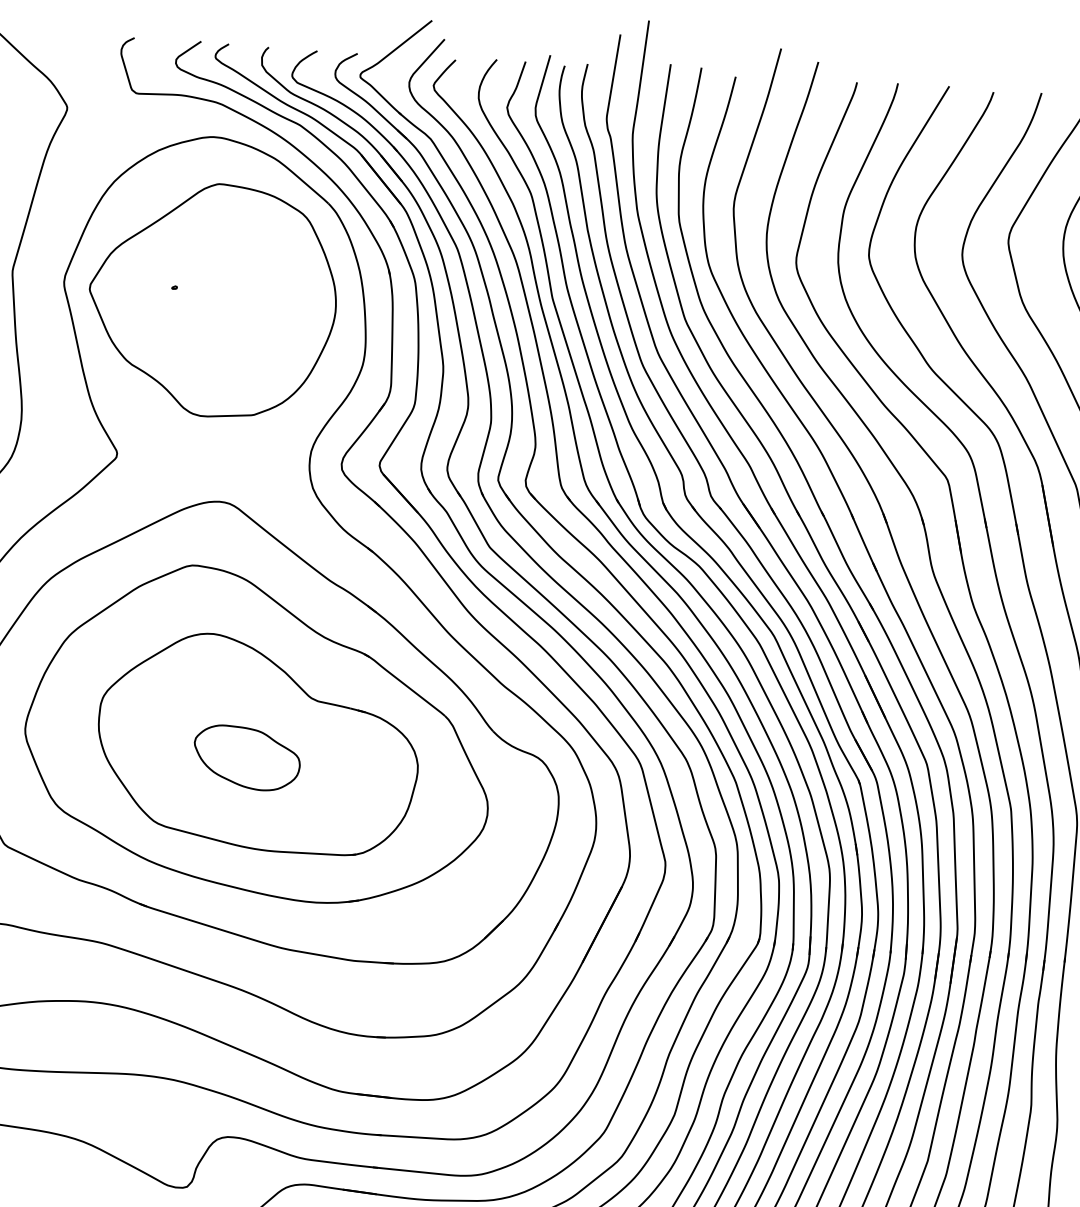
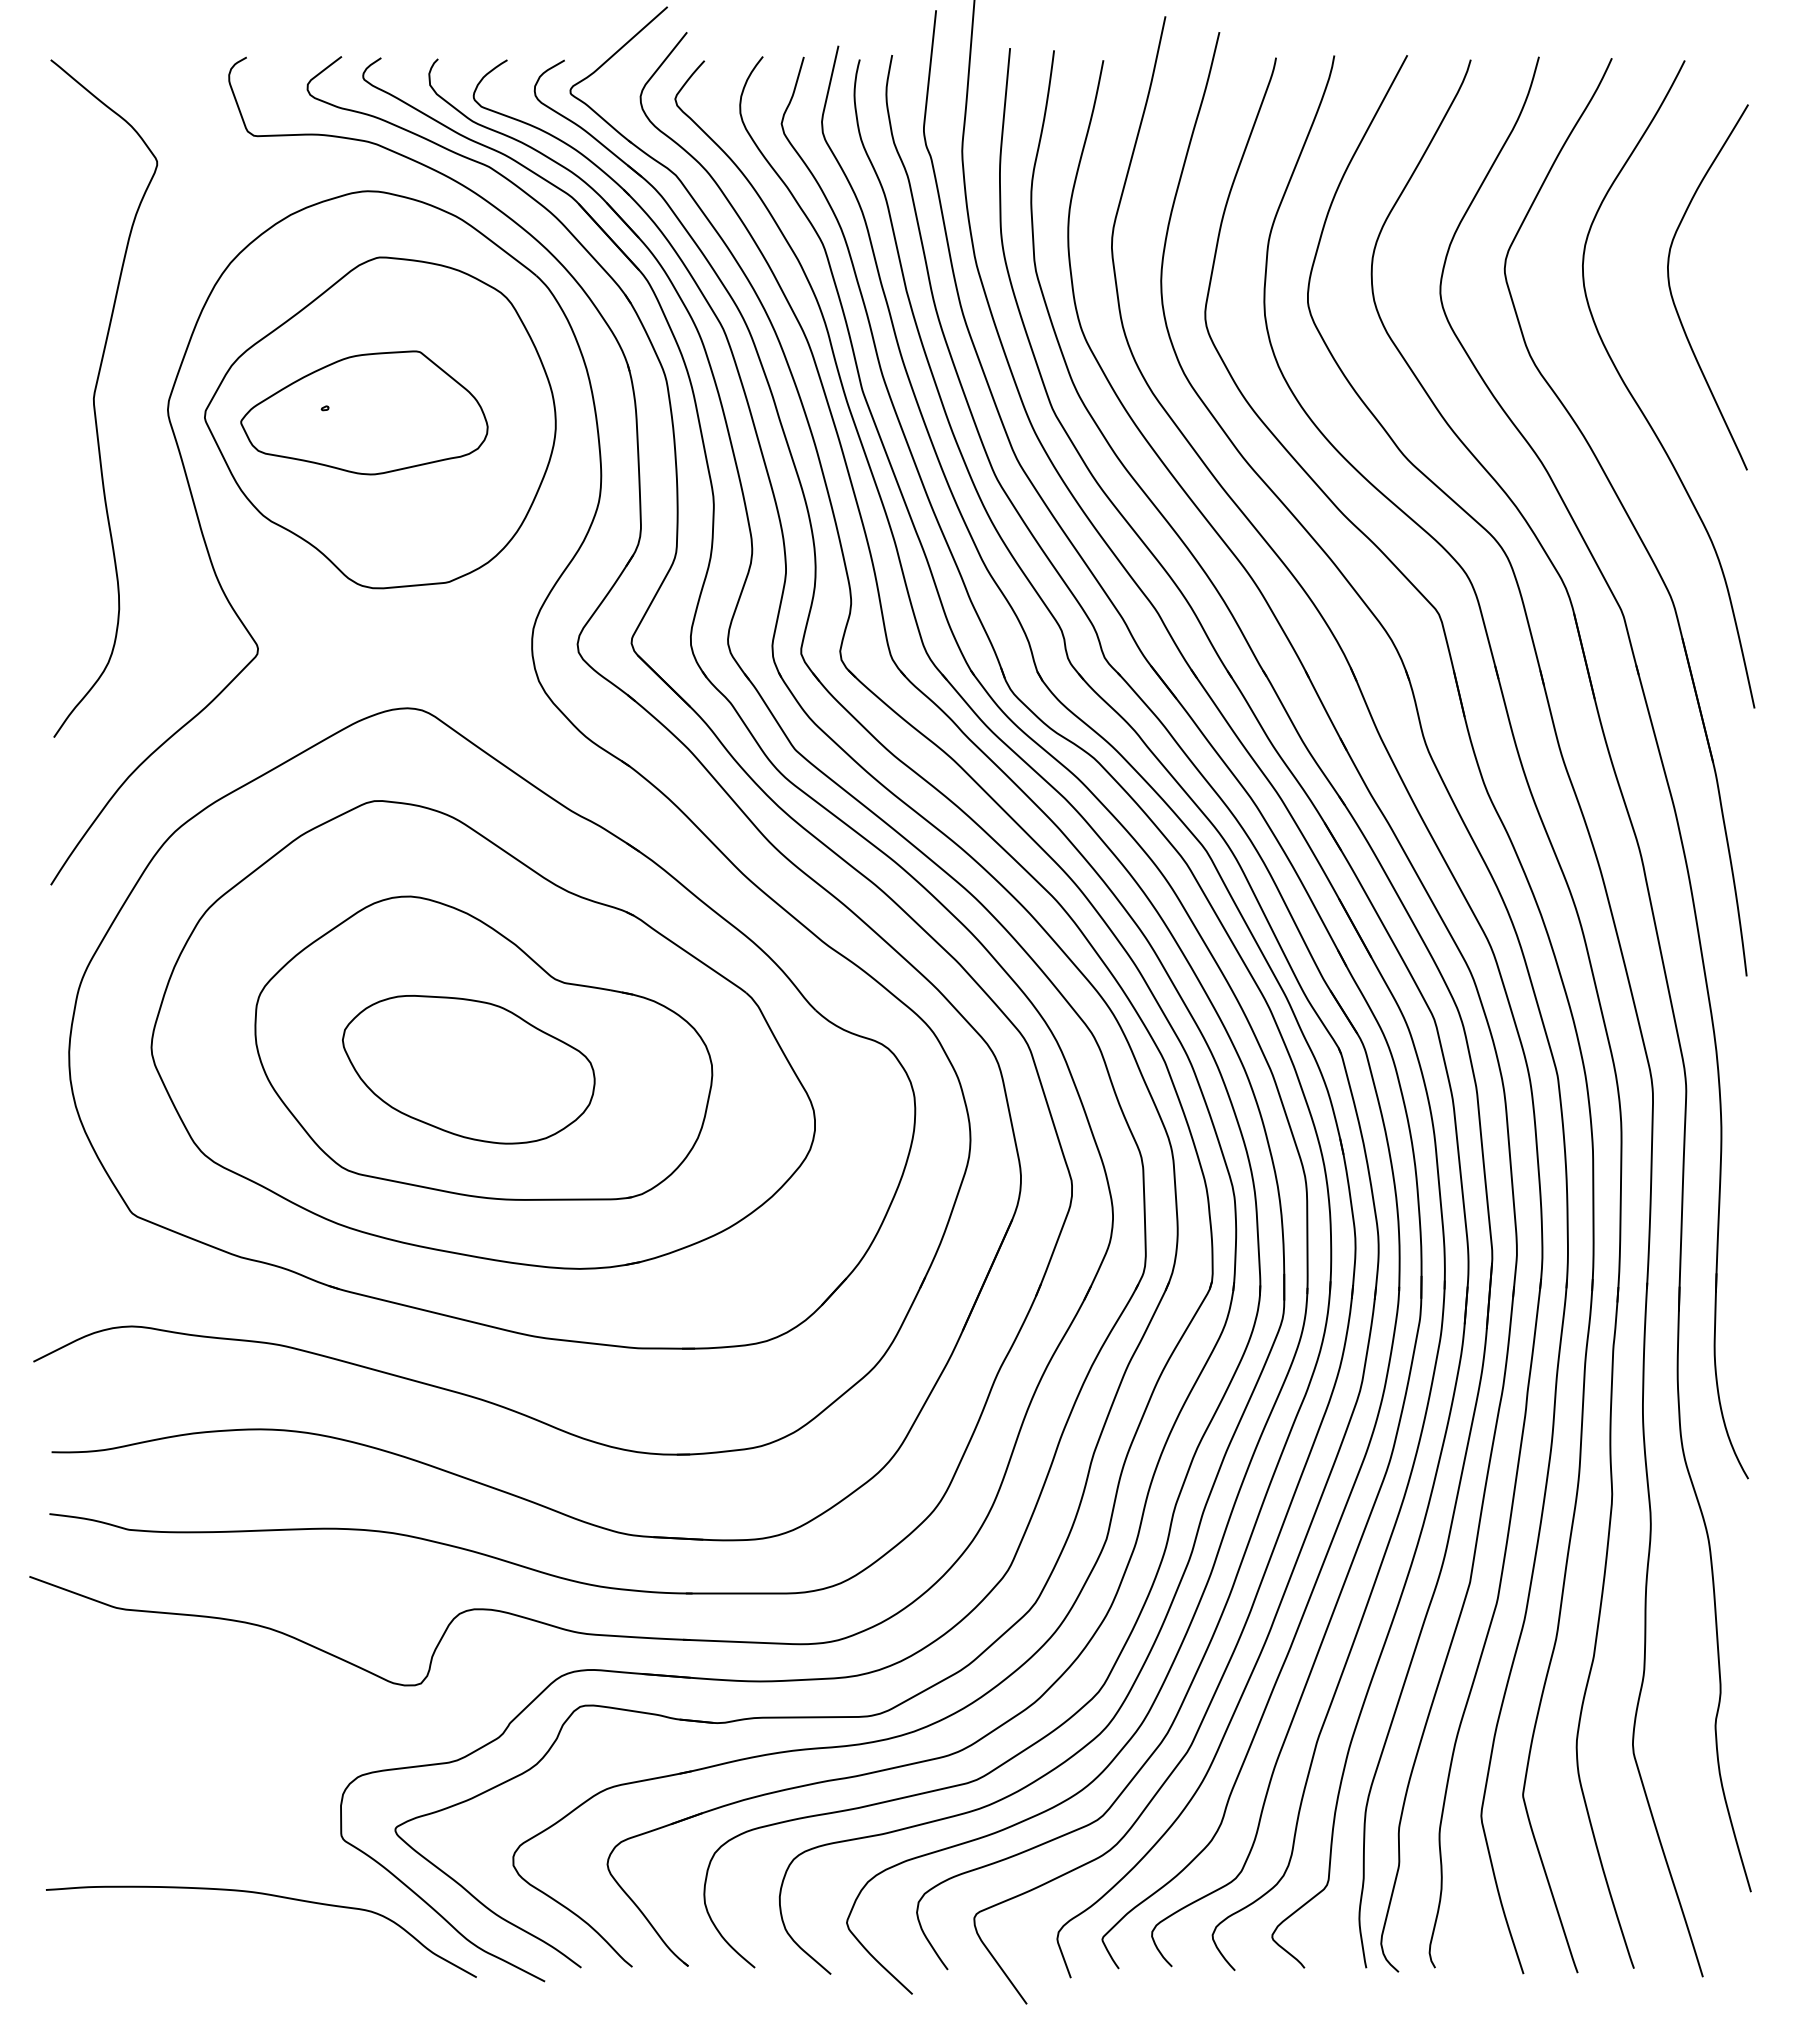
part: (202, 292) -> (364, 412), added
part: (246, 757) -> (468, 1069), size x1.67

